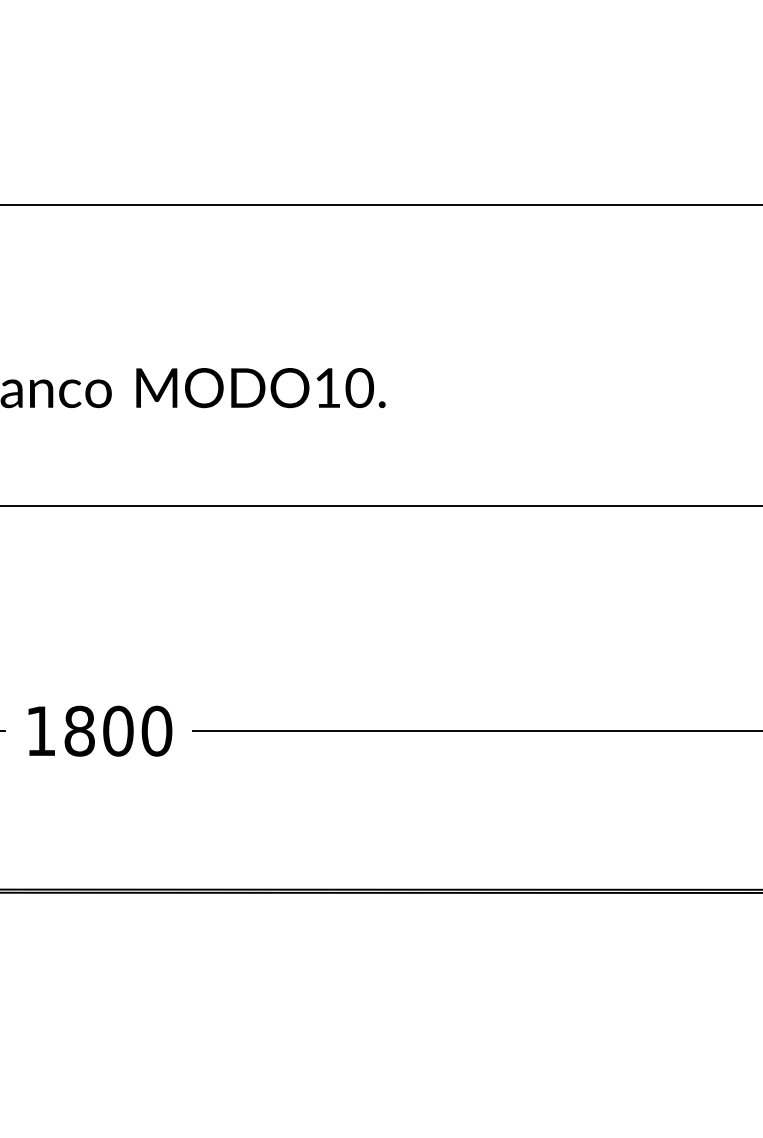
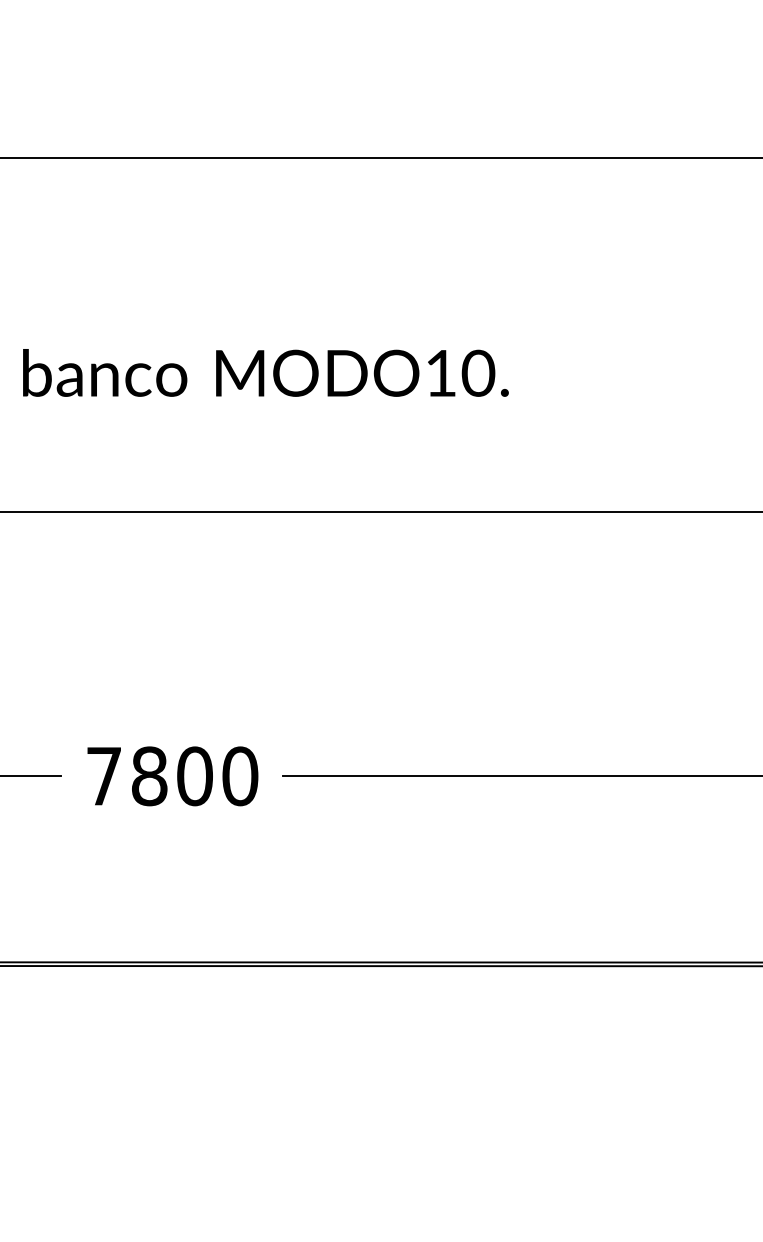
text: (40, 730) -> (103, 775), 1800 -> 7800

